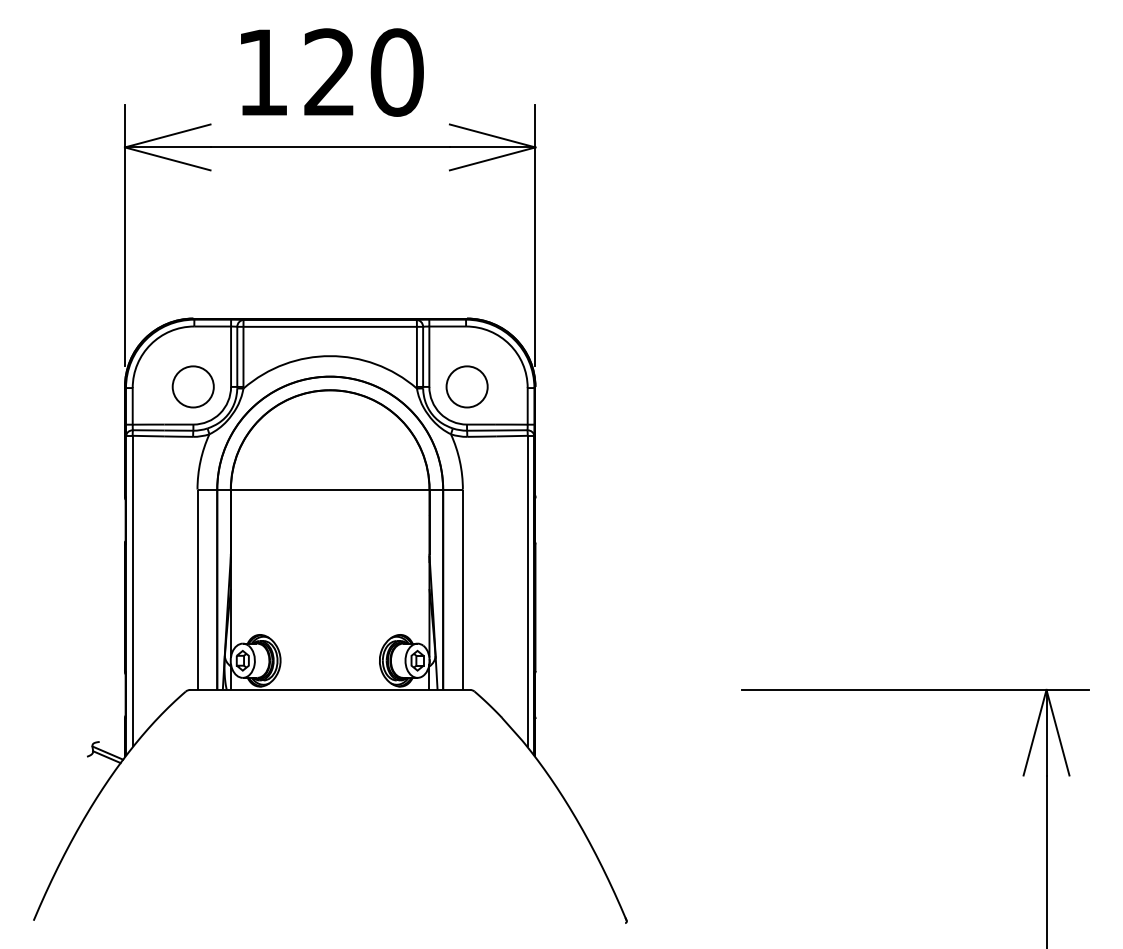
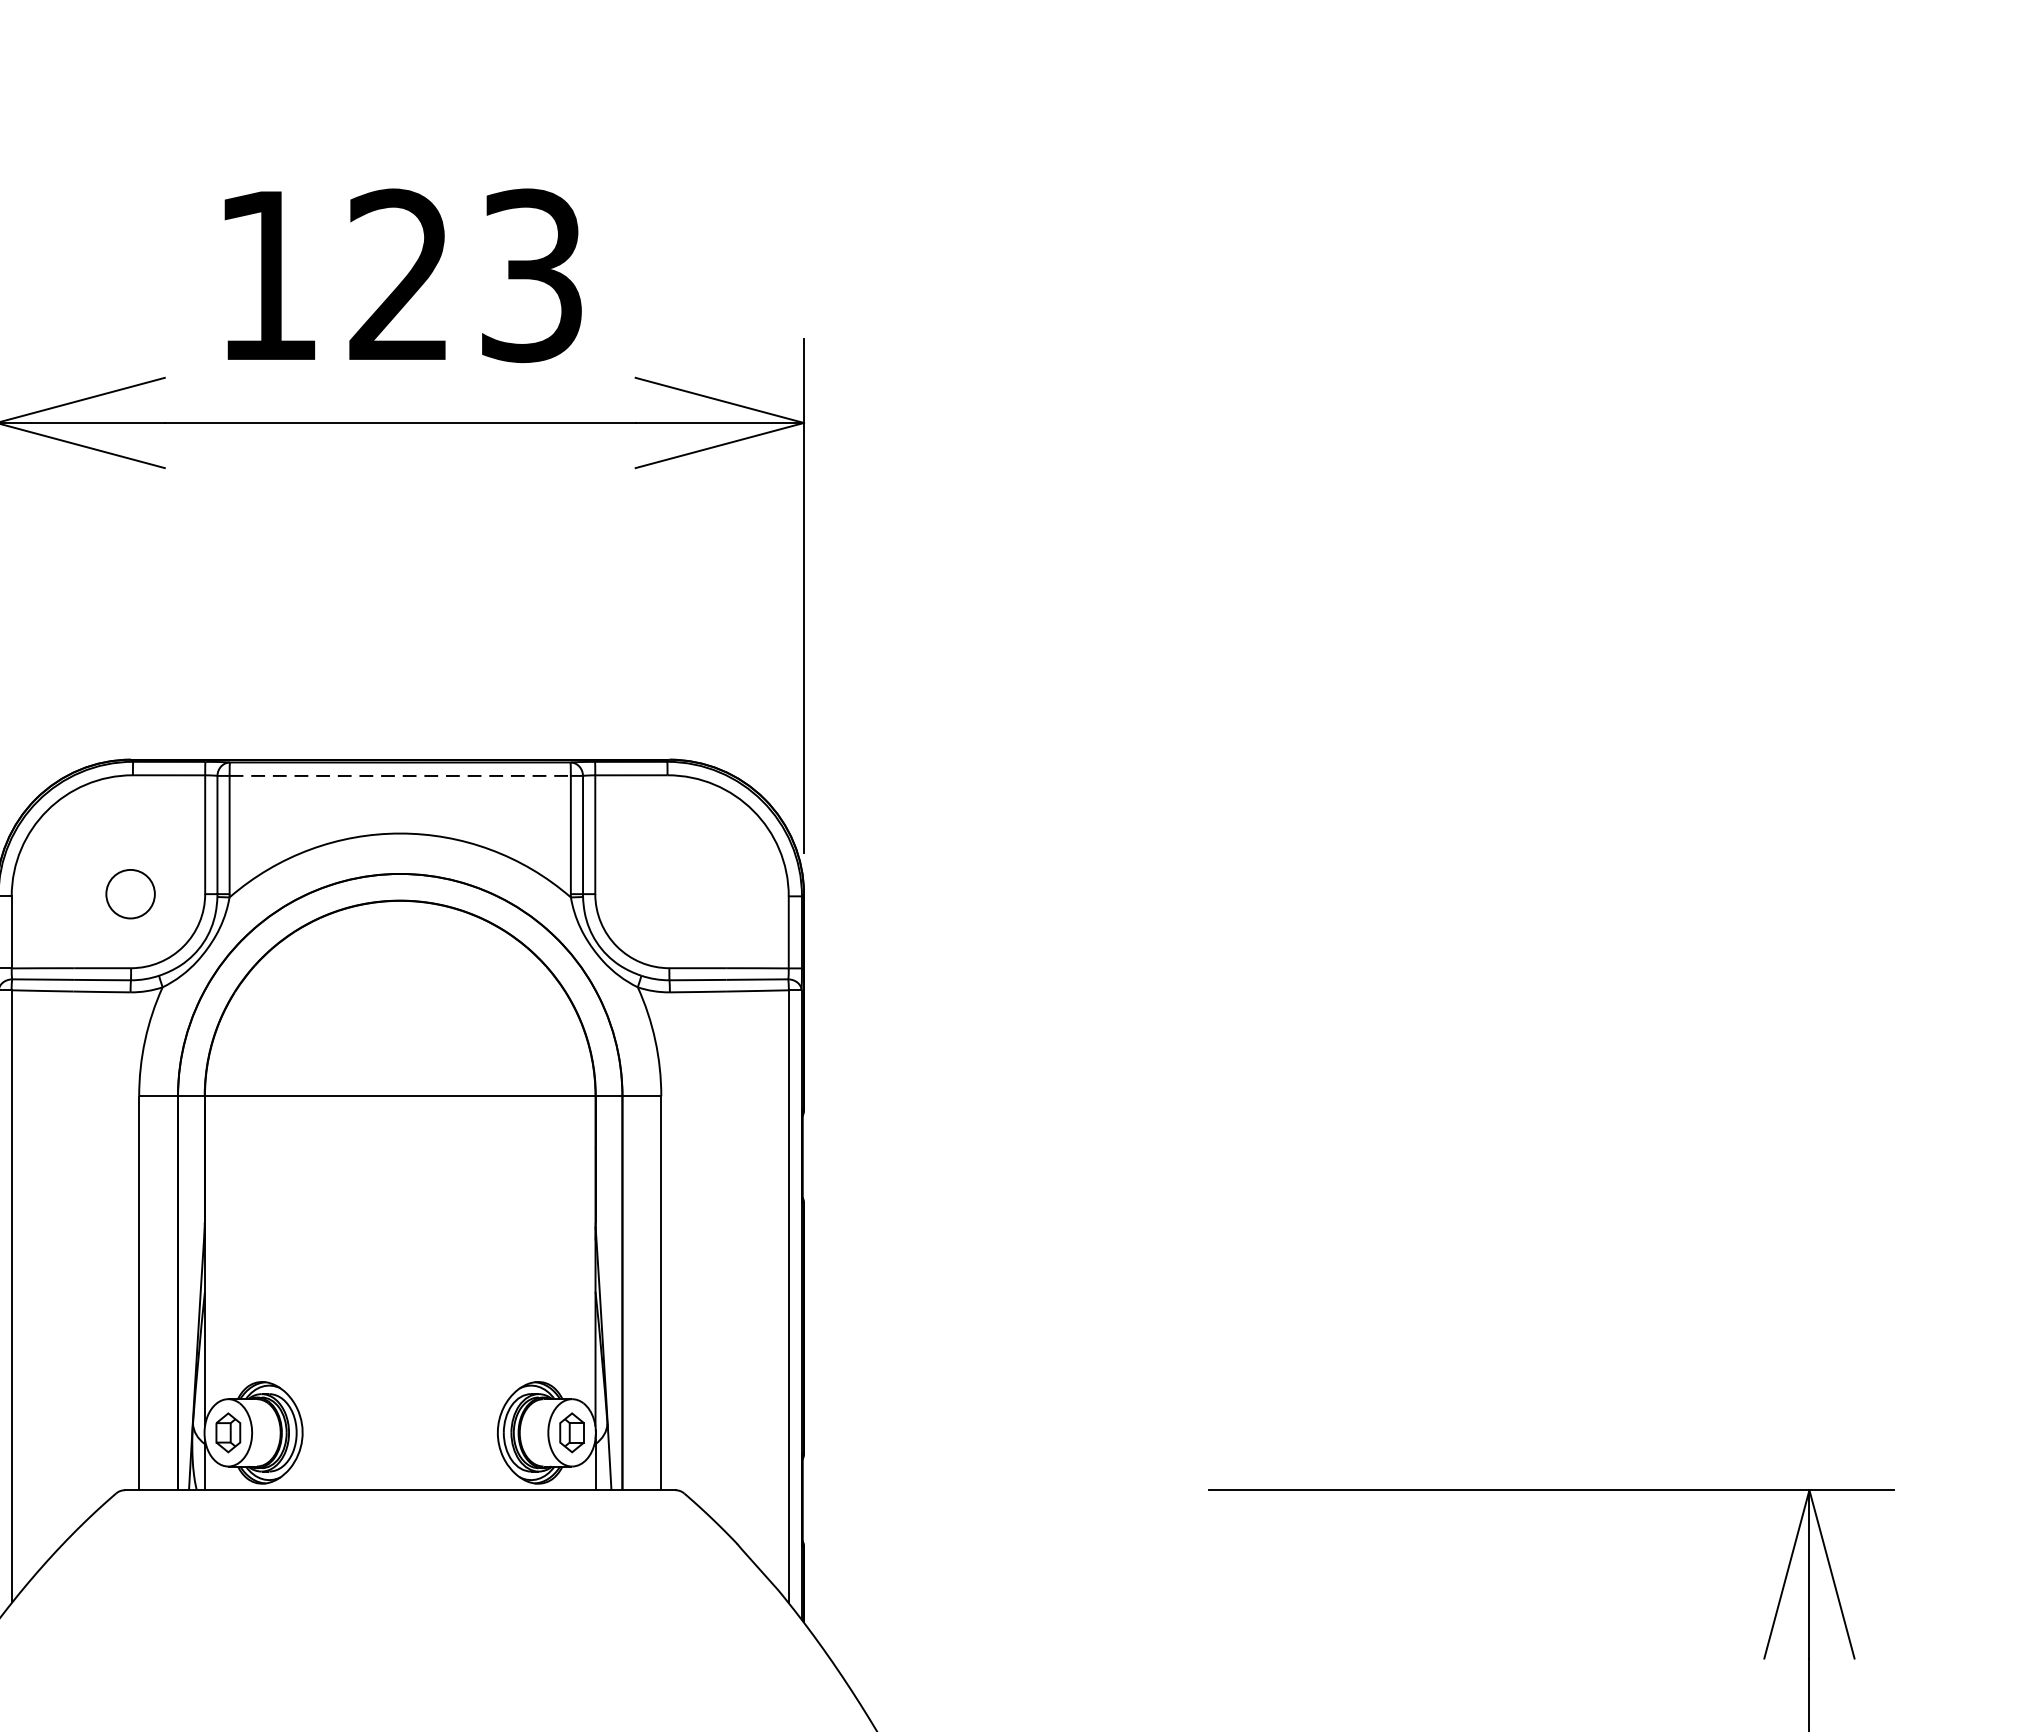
text: (396, 72) -> (530, 275), 120 -> 123
line: (330, 326) -> (400, 775), solid -> dashed
circle: (192, 386) -> (129, 893), size x0.6
circle: (466, 386) -> (668, 893), removed

